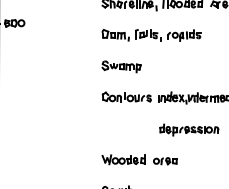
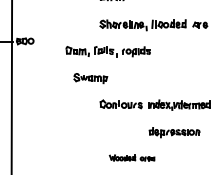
part: (150, 35) -> (107, 51), moved
part: (121, 66) -> (90, 78), moved
part: (138, 159) -> (131, 157), size x0.7

